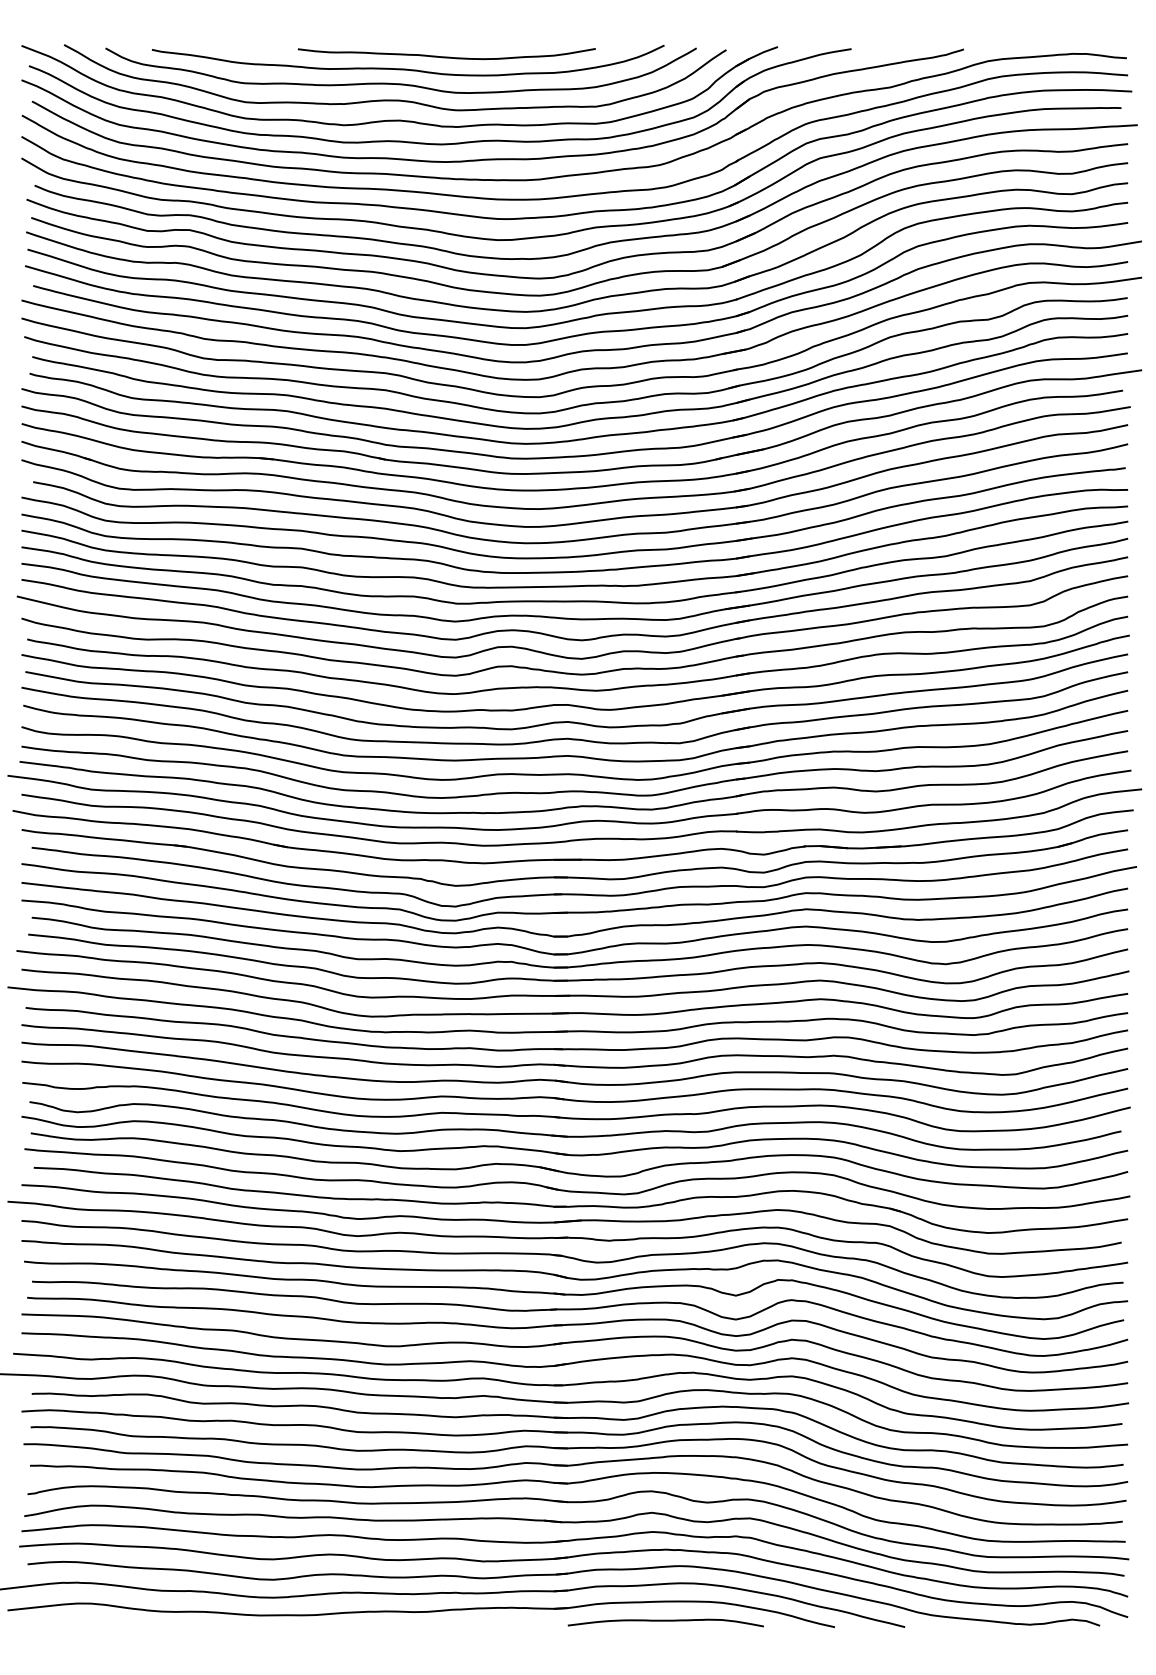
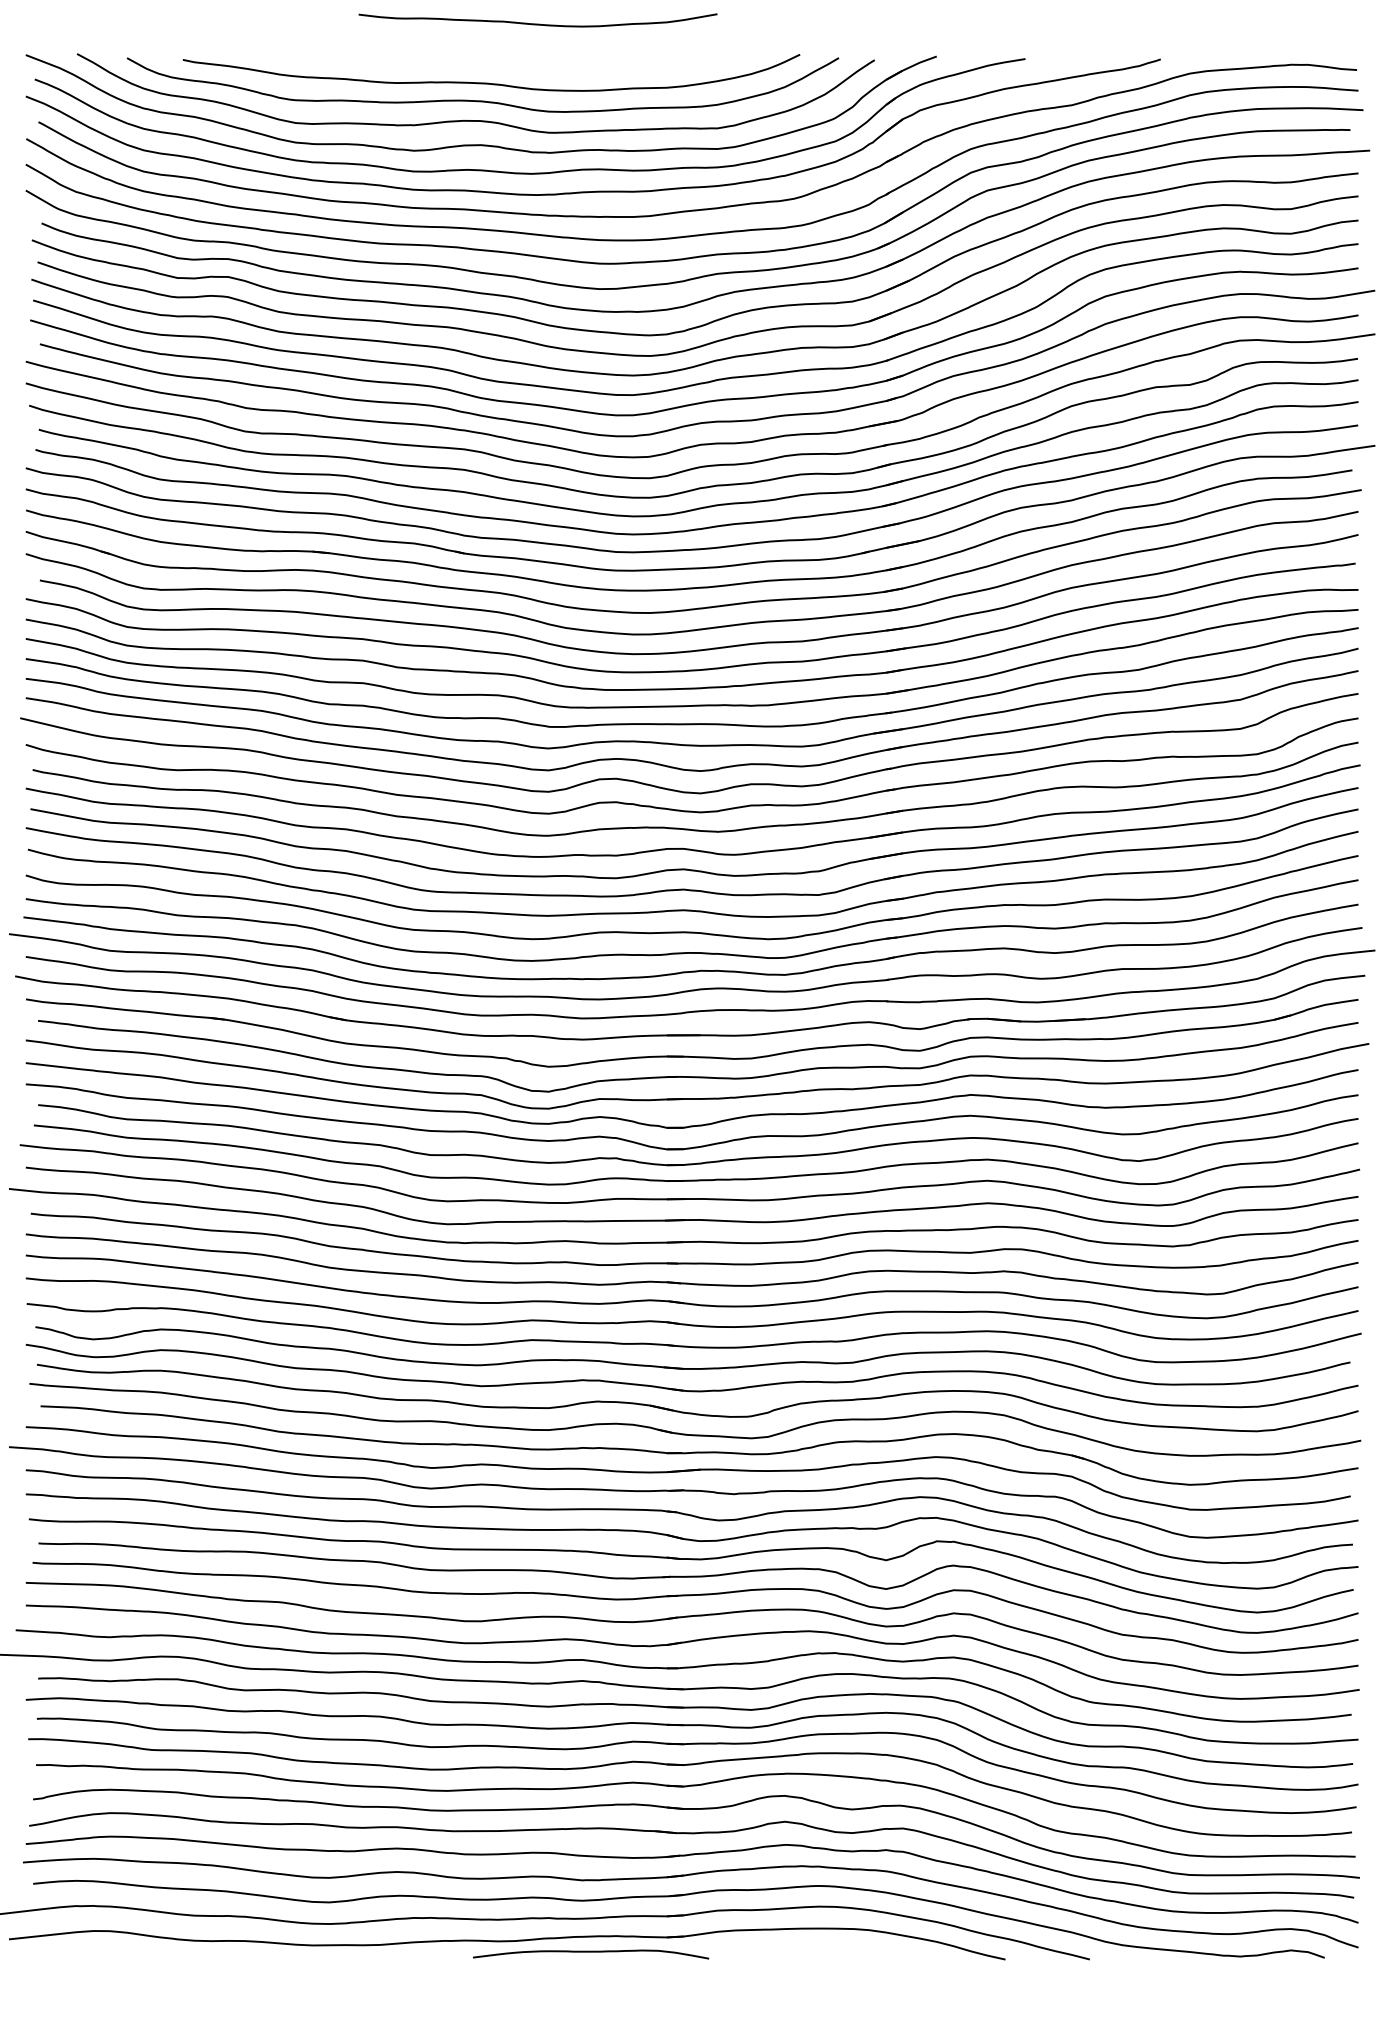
curve: (446, 56) -> (537, 23), moved
curve: (665, 1621) -> (590, 1952), moved

